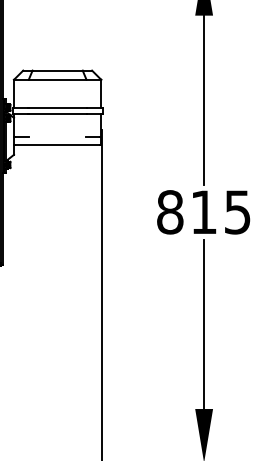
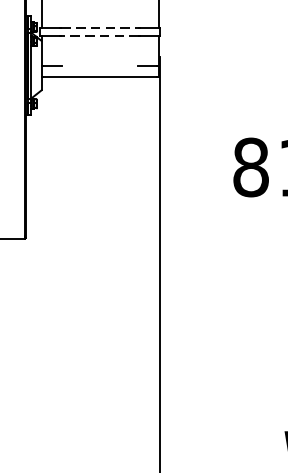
line: (57, 108) -> (99, 28), solid -> dashed
line: (57, 114) -> (99, 36), solid -> dashed

